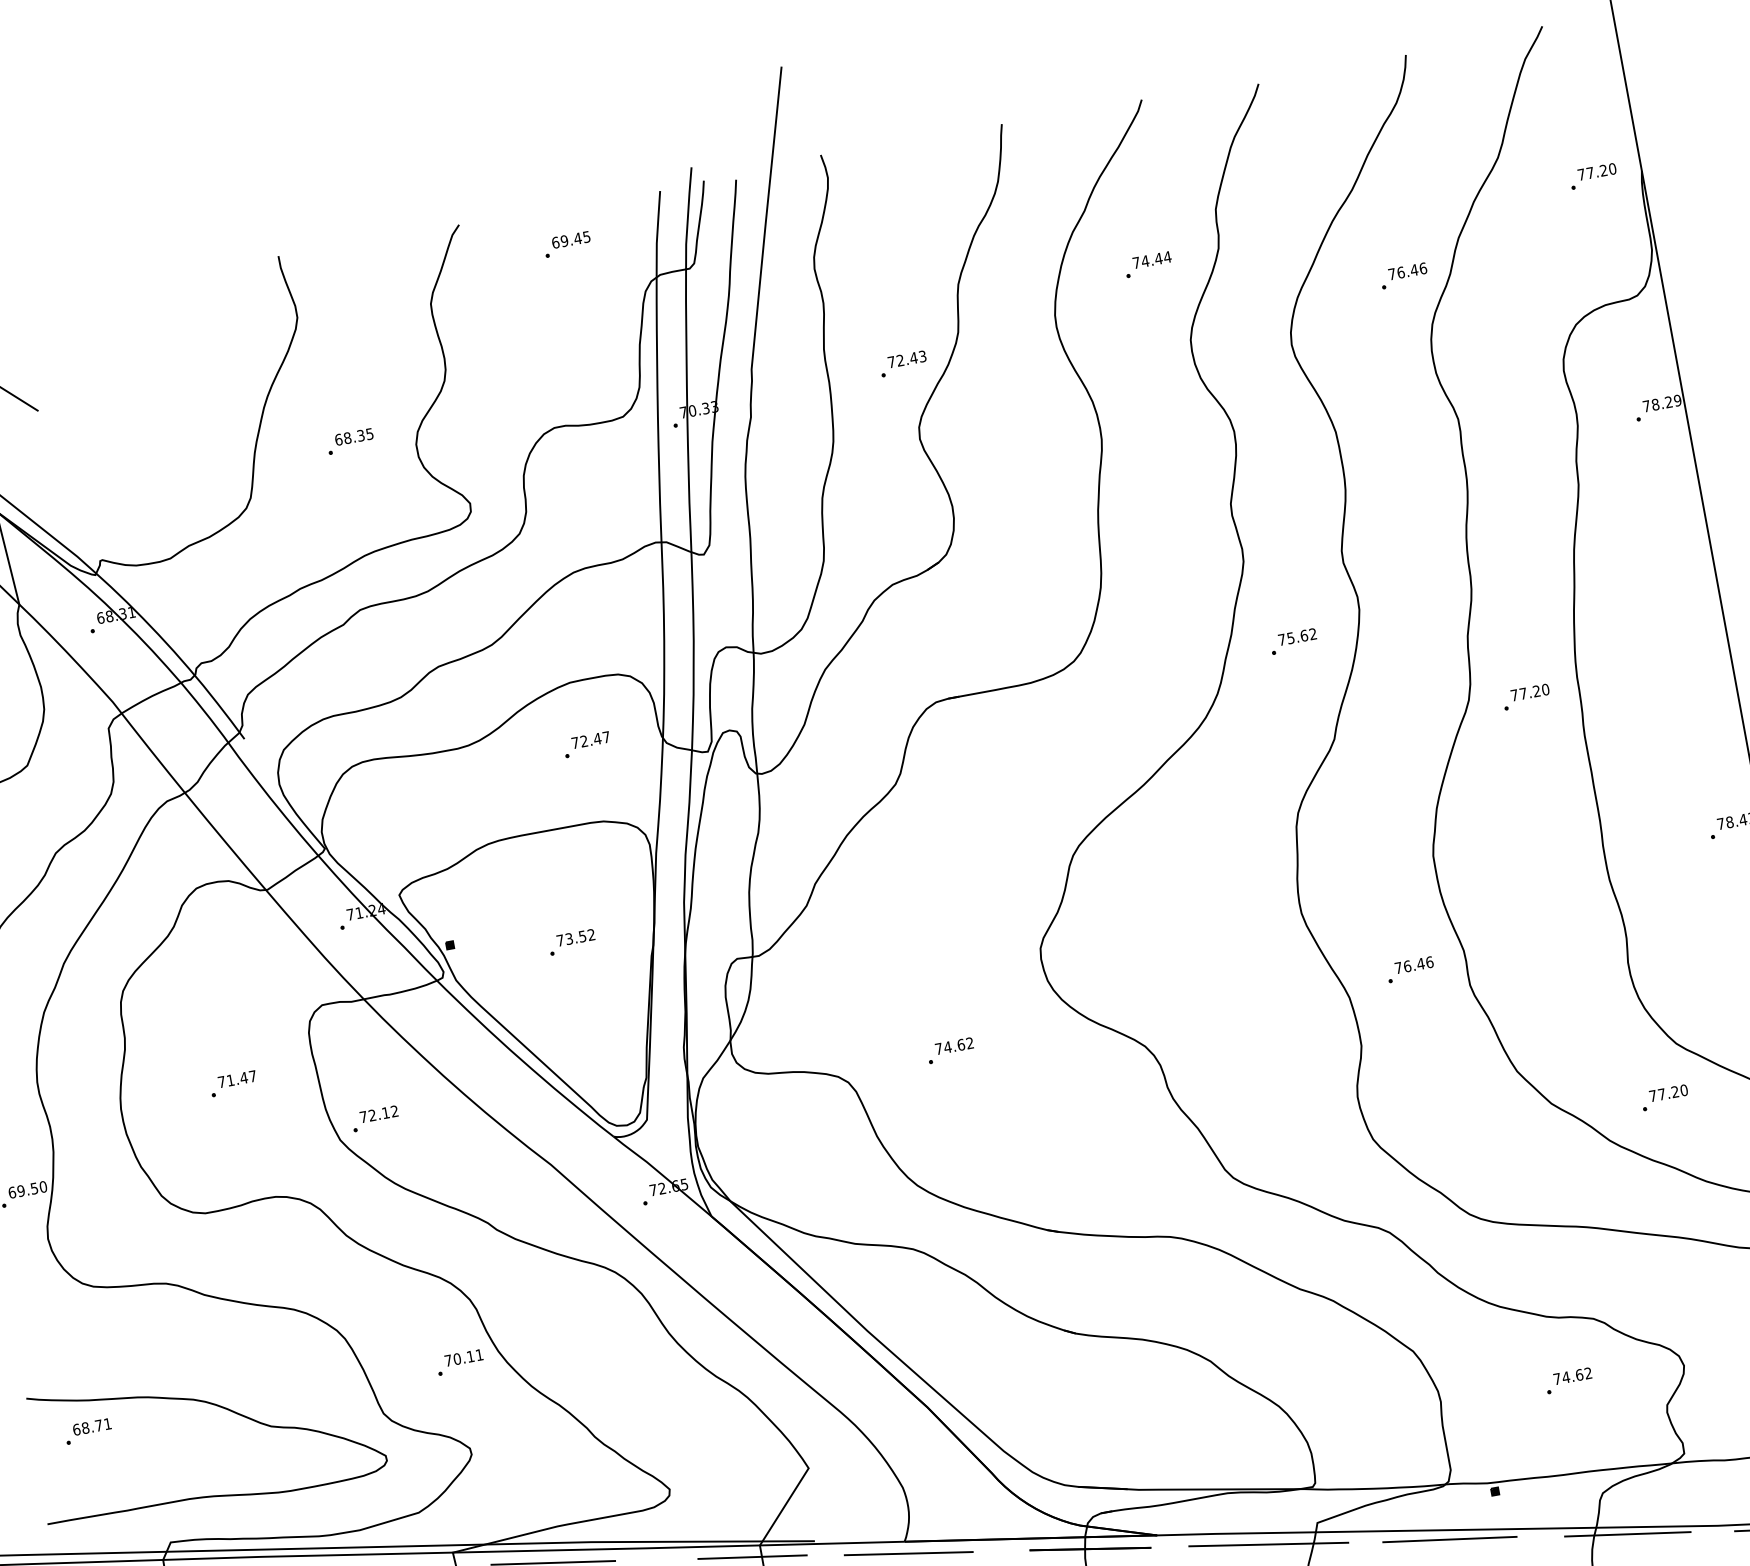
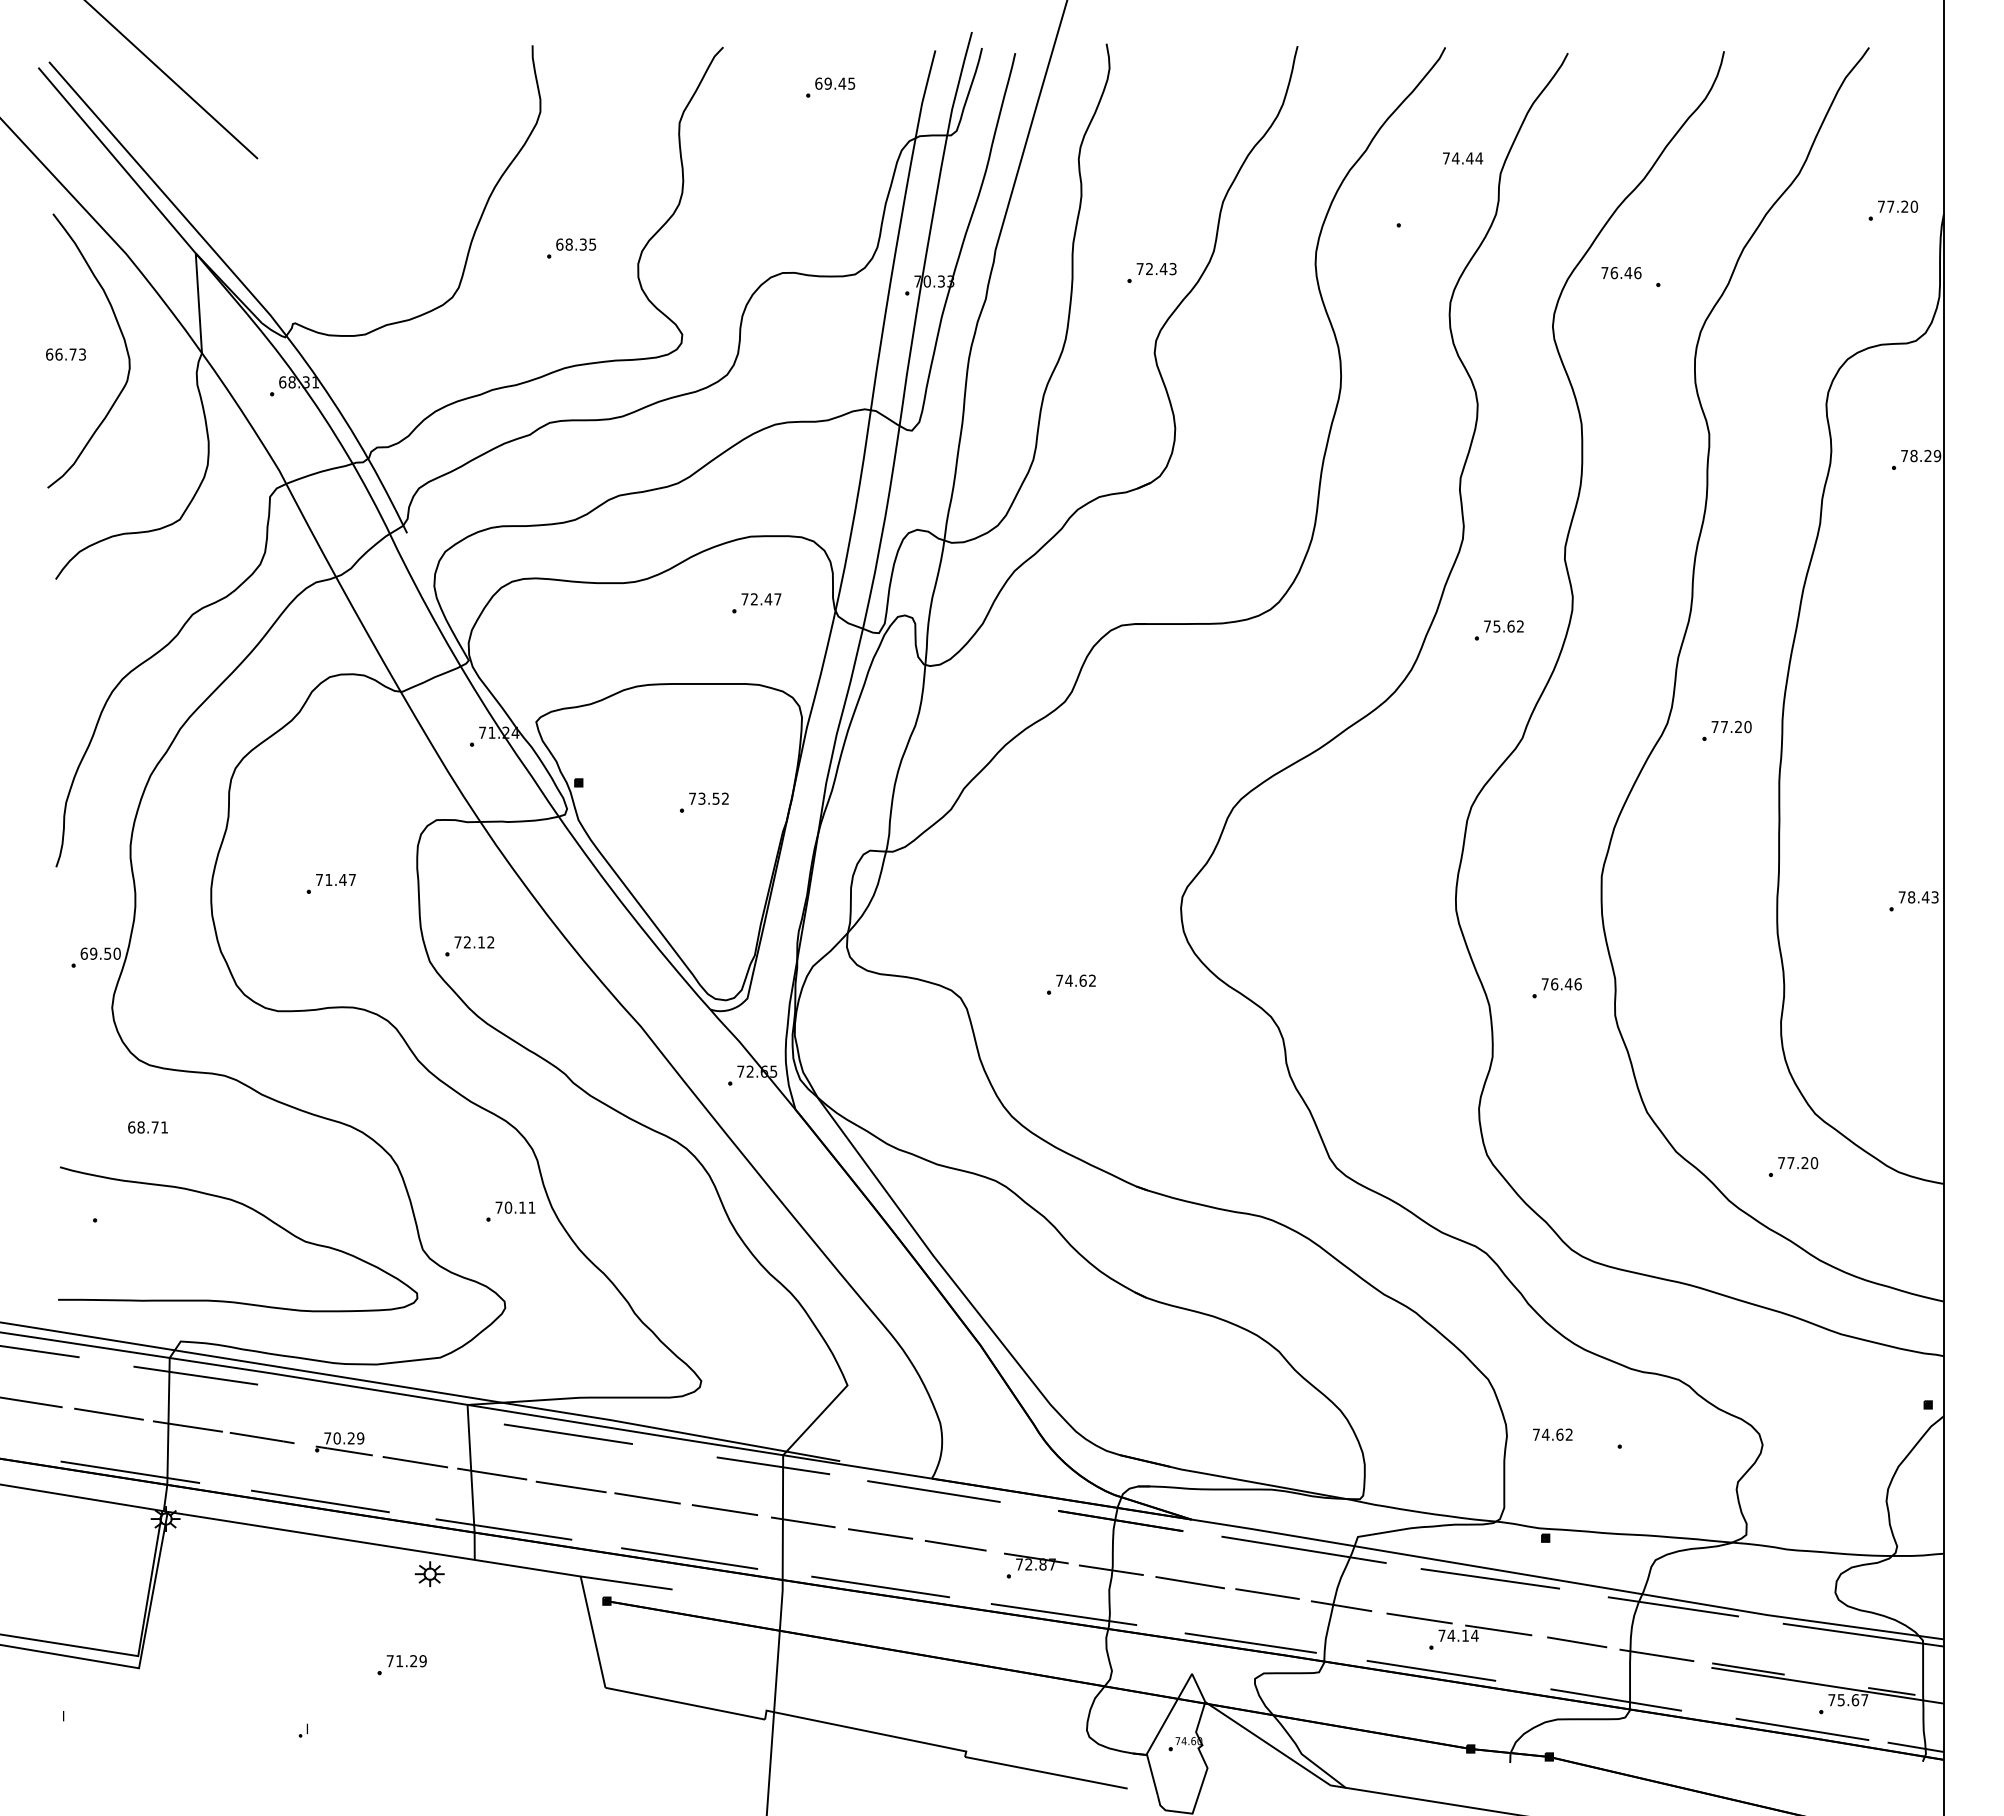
text: (1152, 259) -> (1463, 158), moved
text: (1407, 271) -> (1621, 273), moved
text: (1572, 1376) -> (1552, 1434), moved
text: (91, 1426) -> (147, 1127), moved

